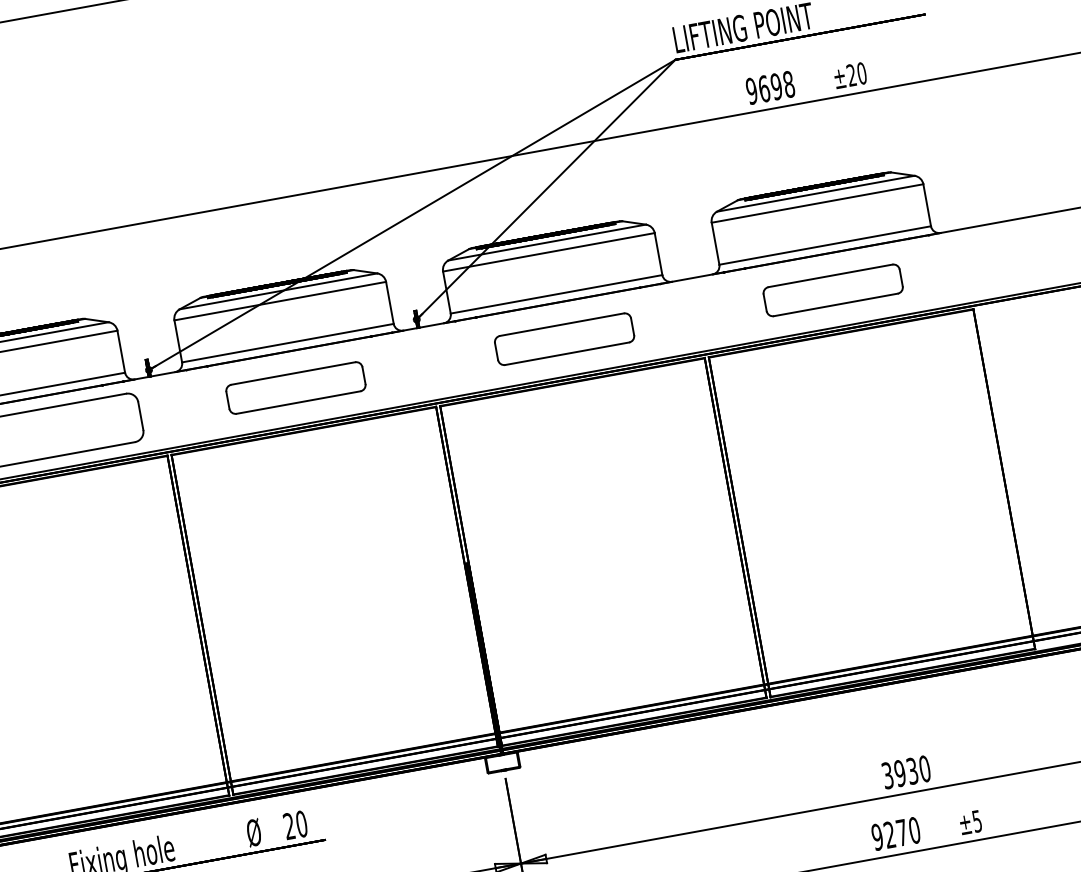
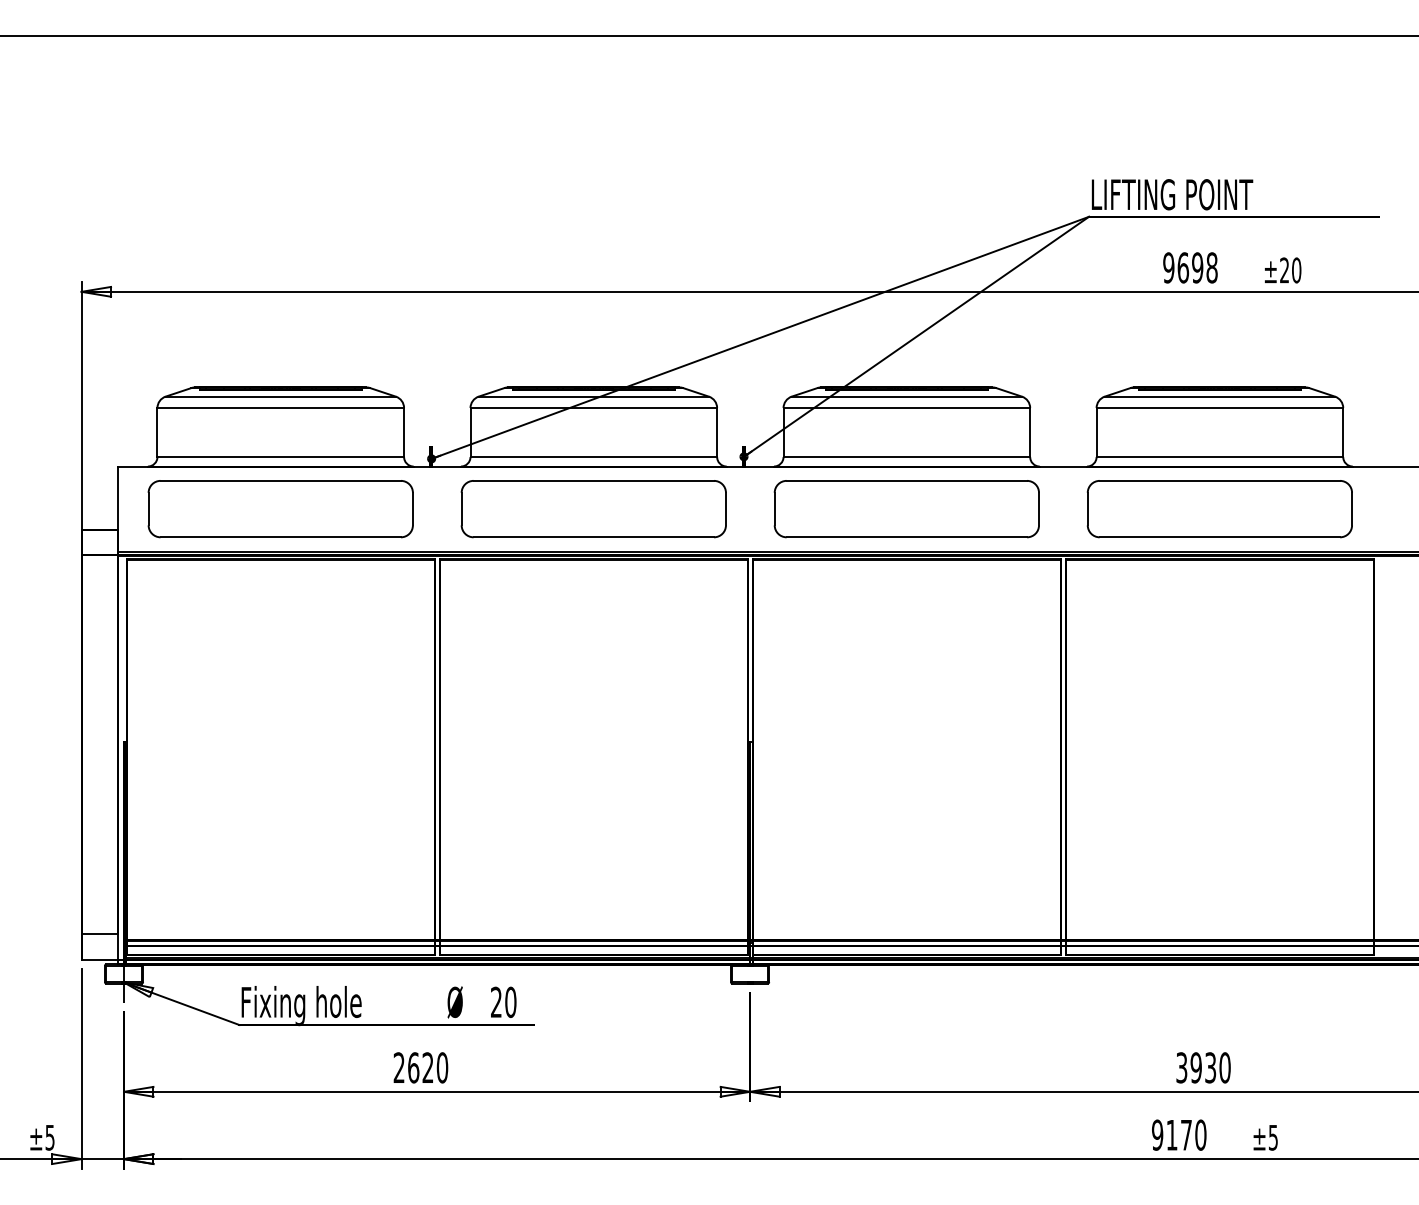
part: (833, 290) -> (1219, 509), size x1.67
part: (564, 339) -> (906, 509), size x1.67
part: (295, 388) -> (593, 509), size x1.67
text: (889, 834) -> (1171, 1134), 9270 -> 9170

